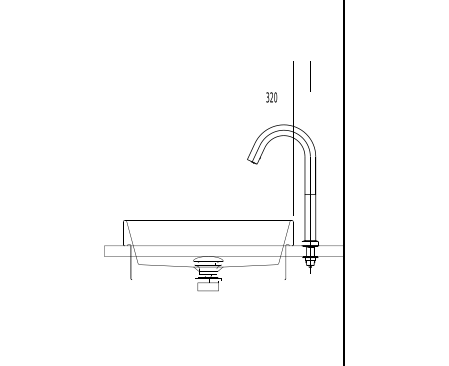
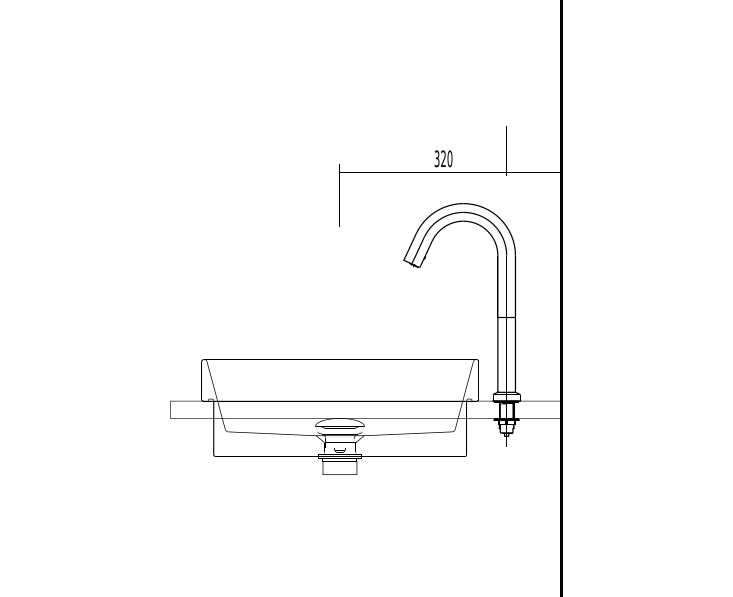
line: (310, 76) -> (506, 150), moved

